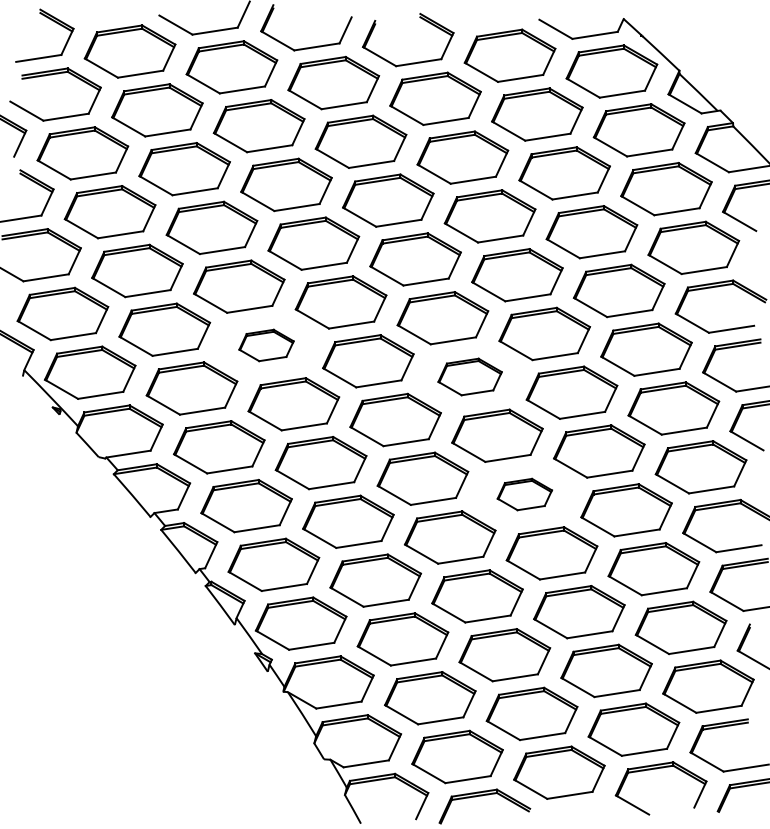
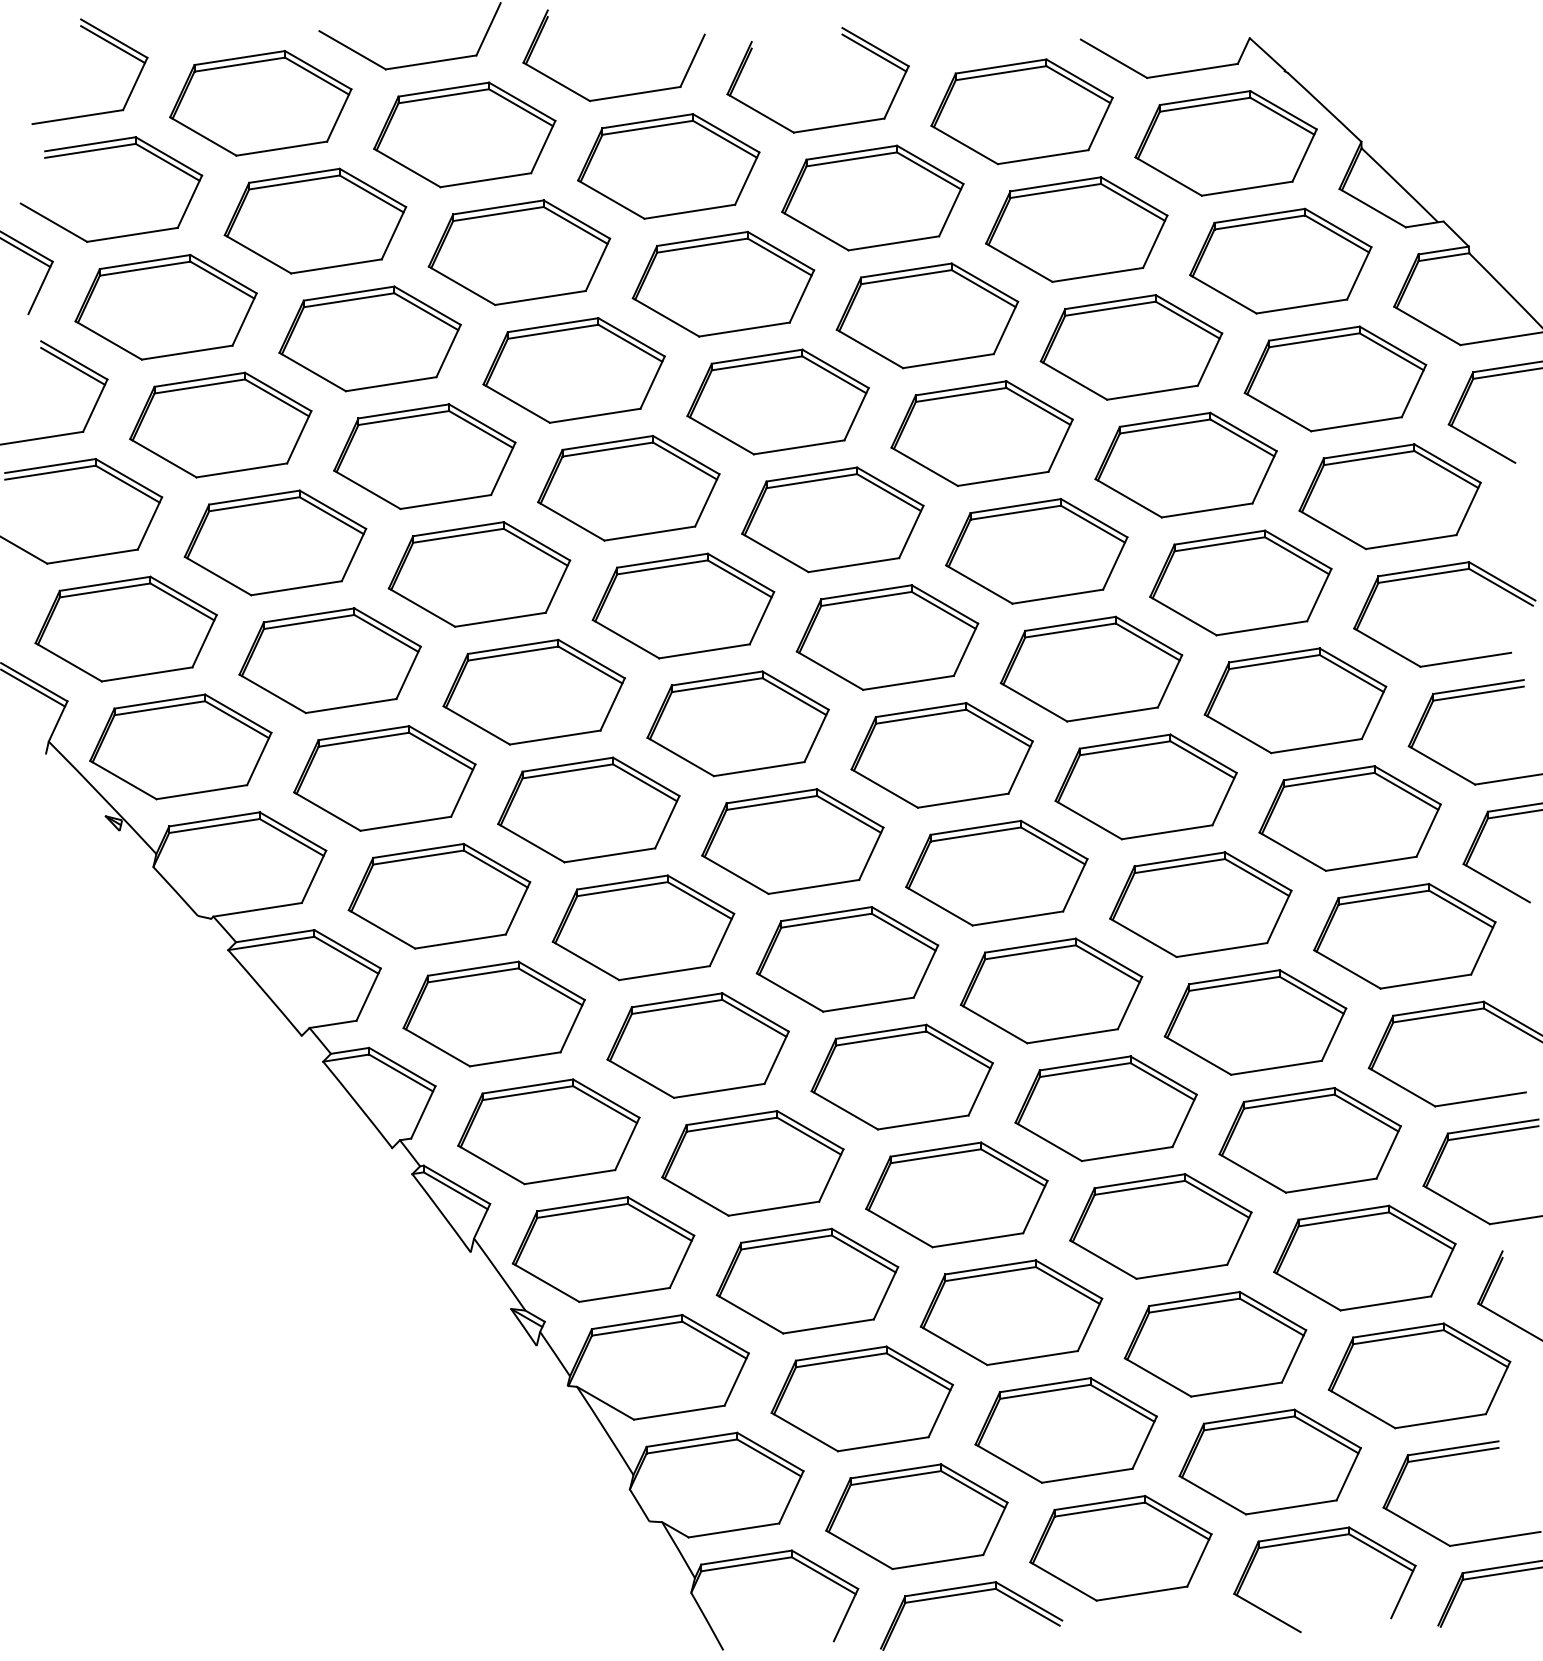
part: (266, 345) -> (534, 692), size x1.67
part: (469, 376) -> (940, 754), size x1.43
part: (524, 494) -> (1051, 990), size x1.67

